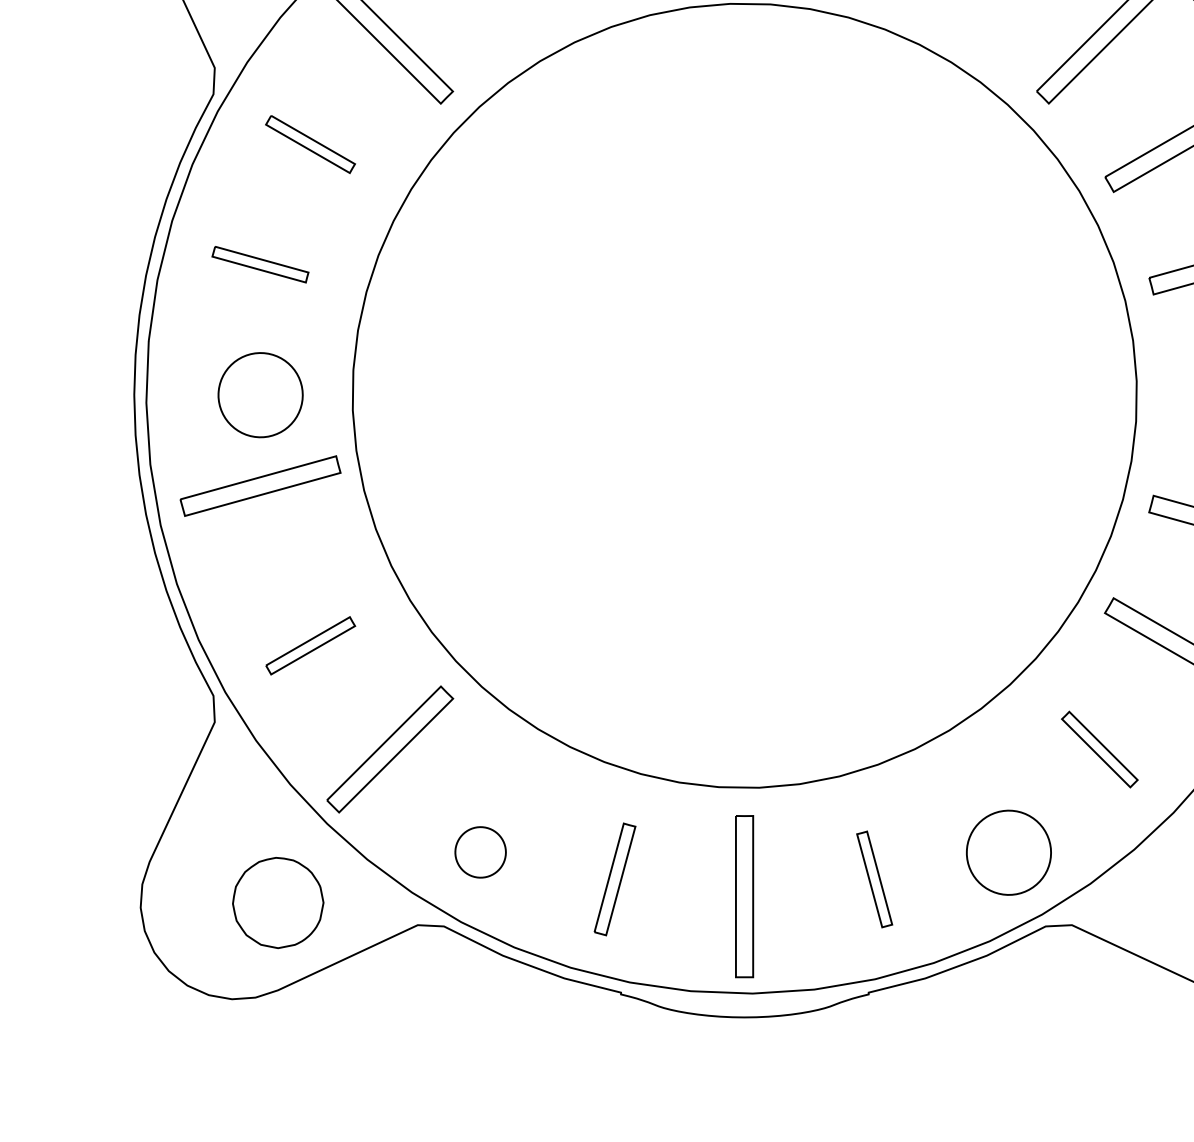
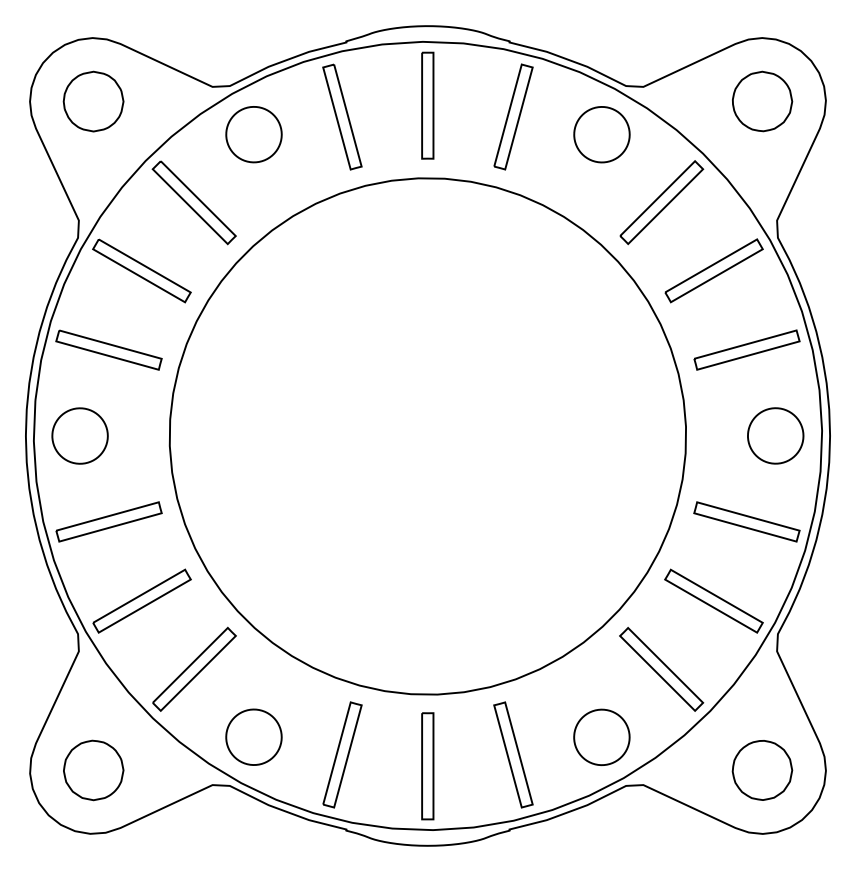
part: (309, 143) -> (141, 270), size x1.67
part: (259, 263) -> (108, 349), size x1.67
part: (259, 394) -> (79, 435), moved
part: (259, 485) -> (108, 521), moved
part: (309, 644) -> (141, 600), size x1.67
part: (1099, 749) -> (661, 669), size x1.67
part: (479, 851) -> (253, 736), size x1.67
part: (615, 878) -> (342, 754), size x1.43
part: (874, 878) -> (513, 754), size x1.67
part: (277, 903) -> (93, 770), moved

